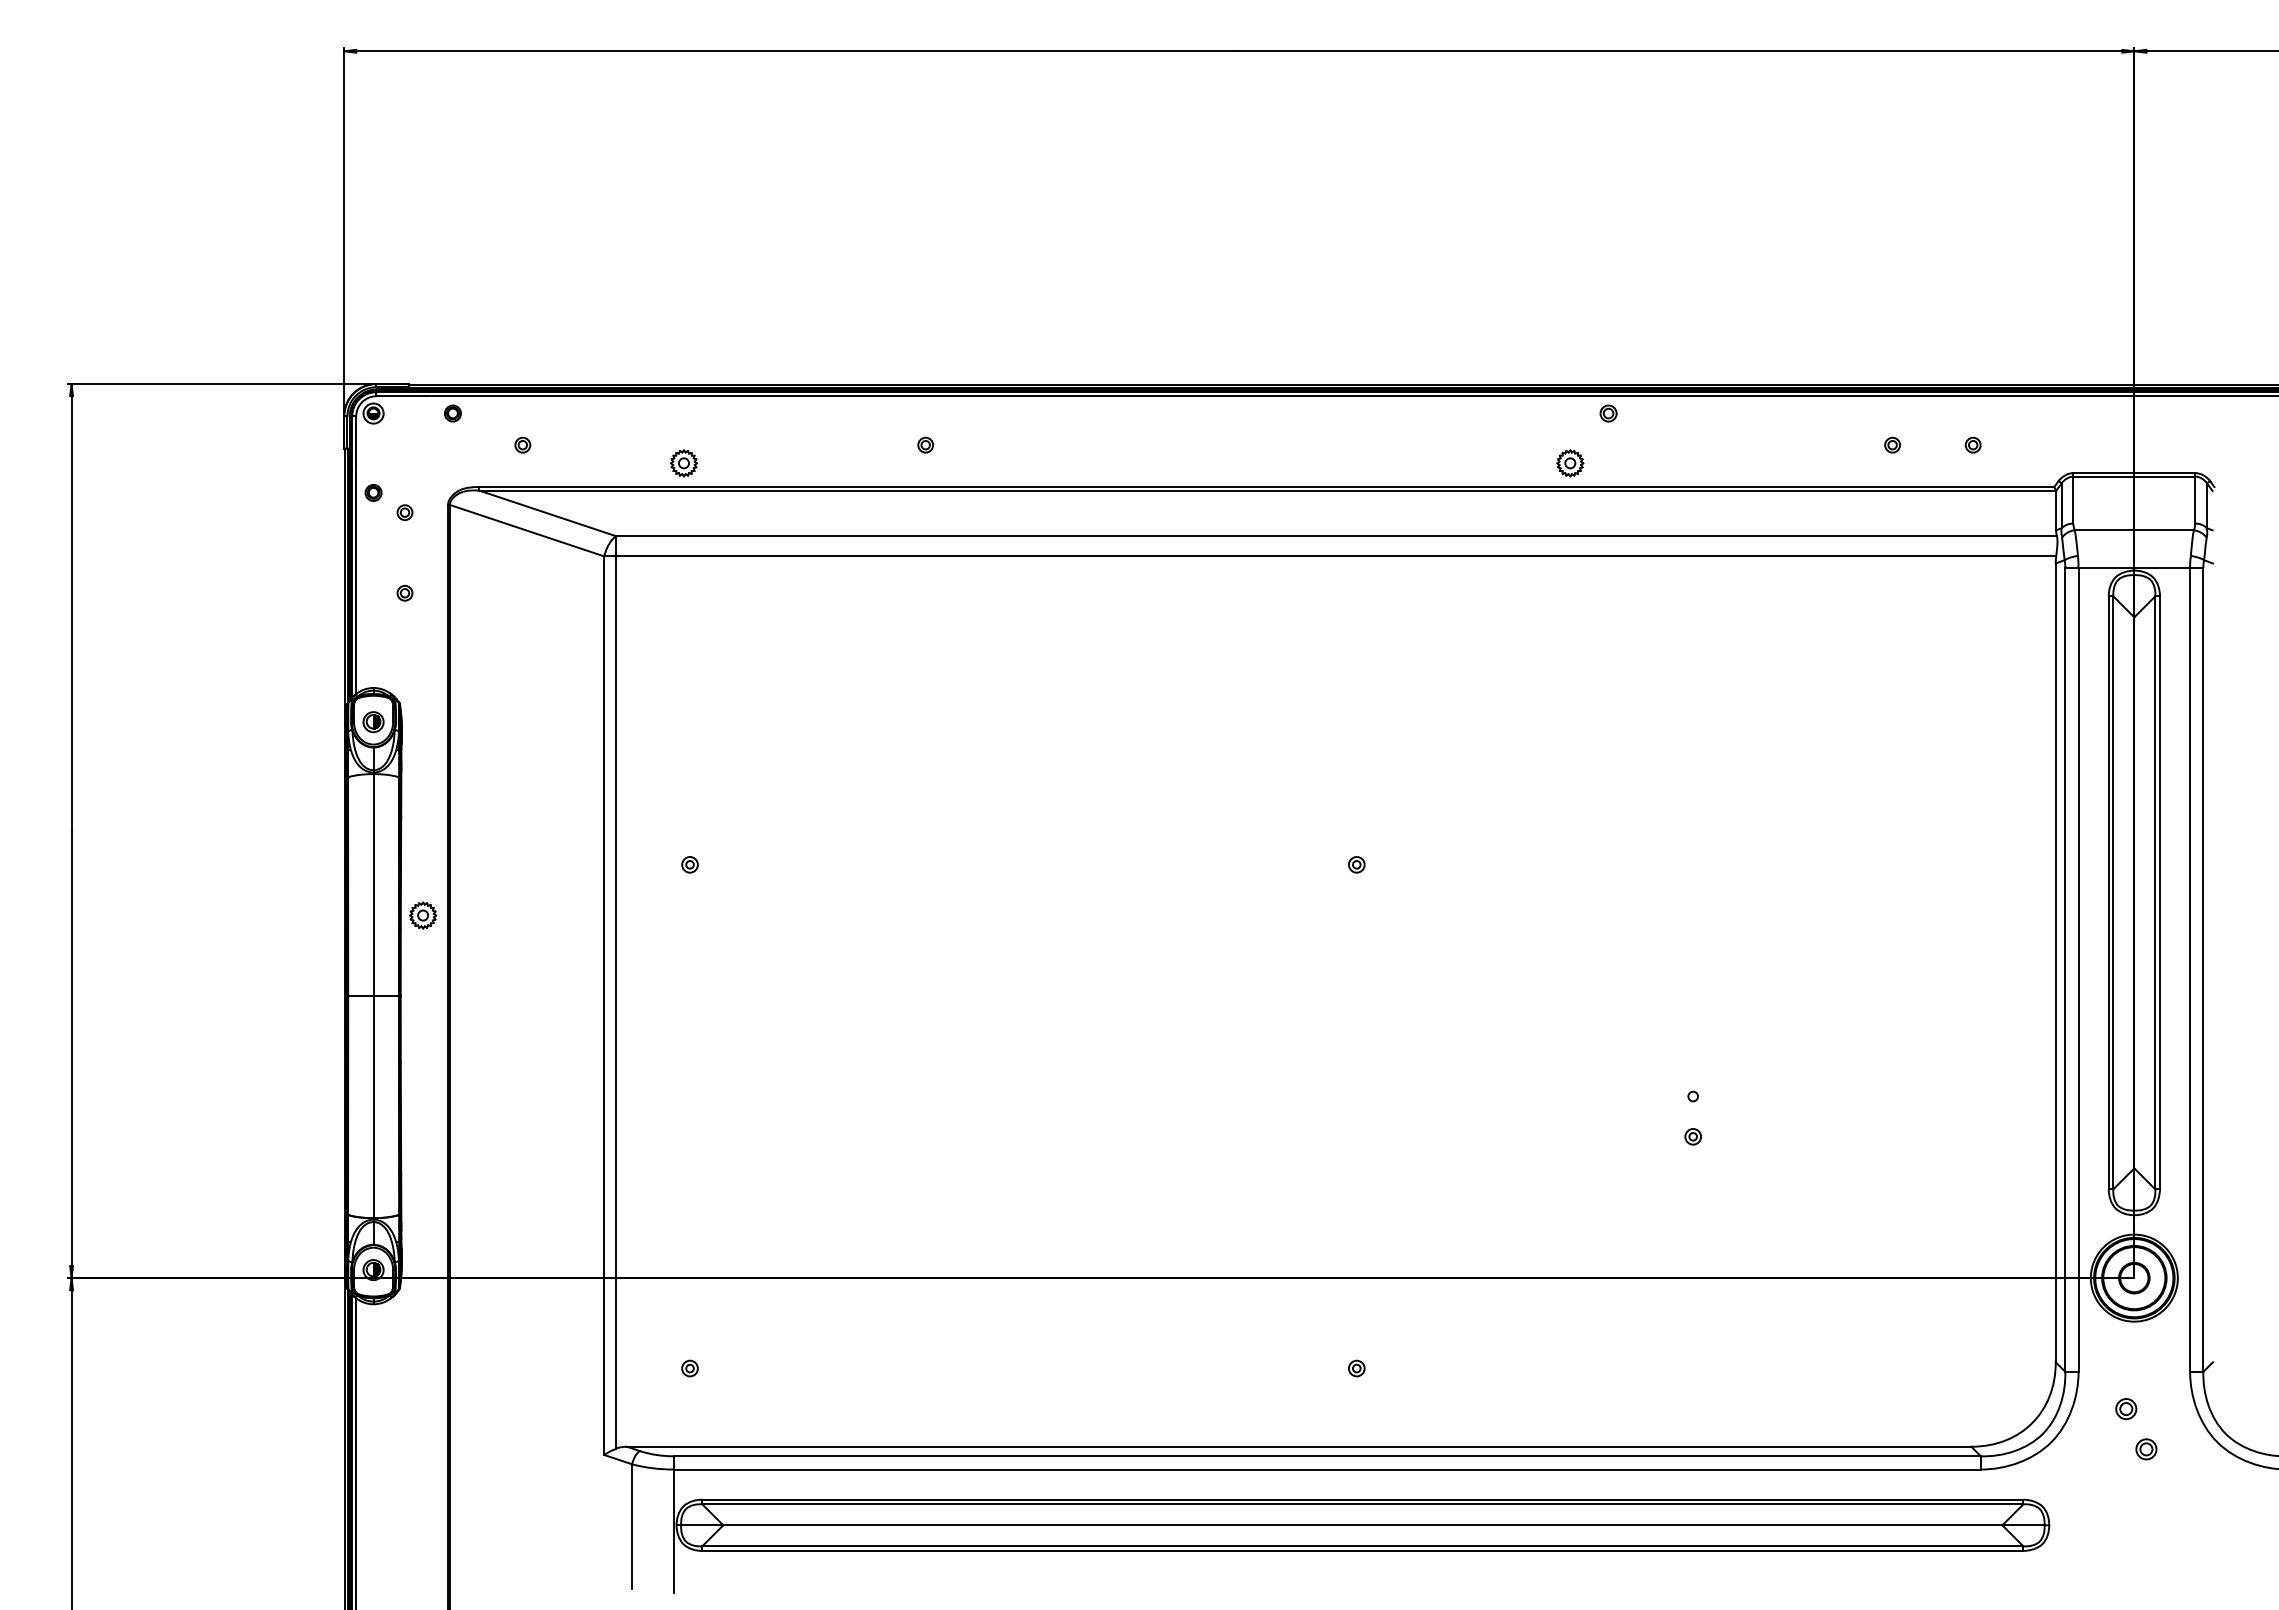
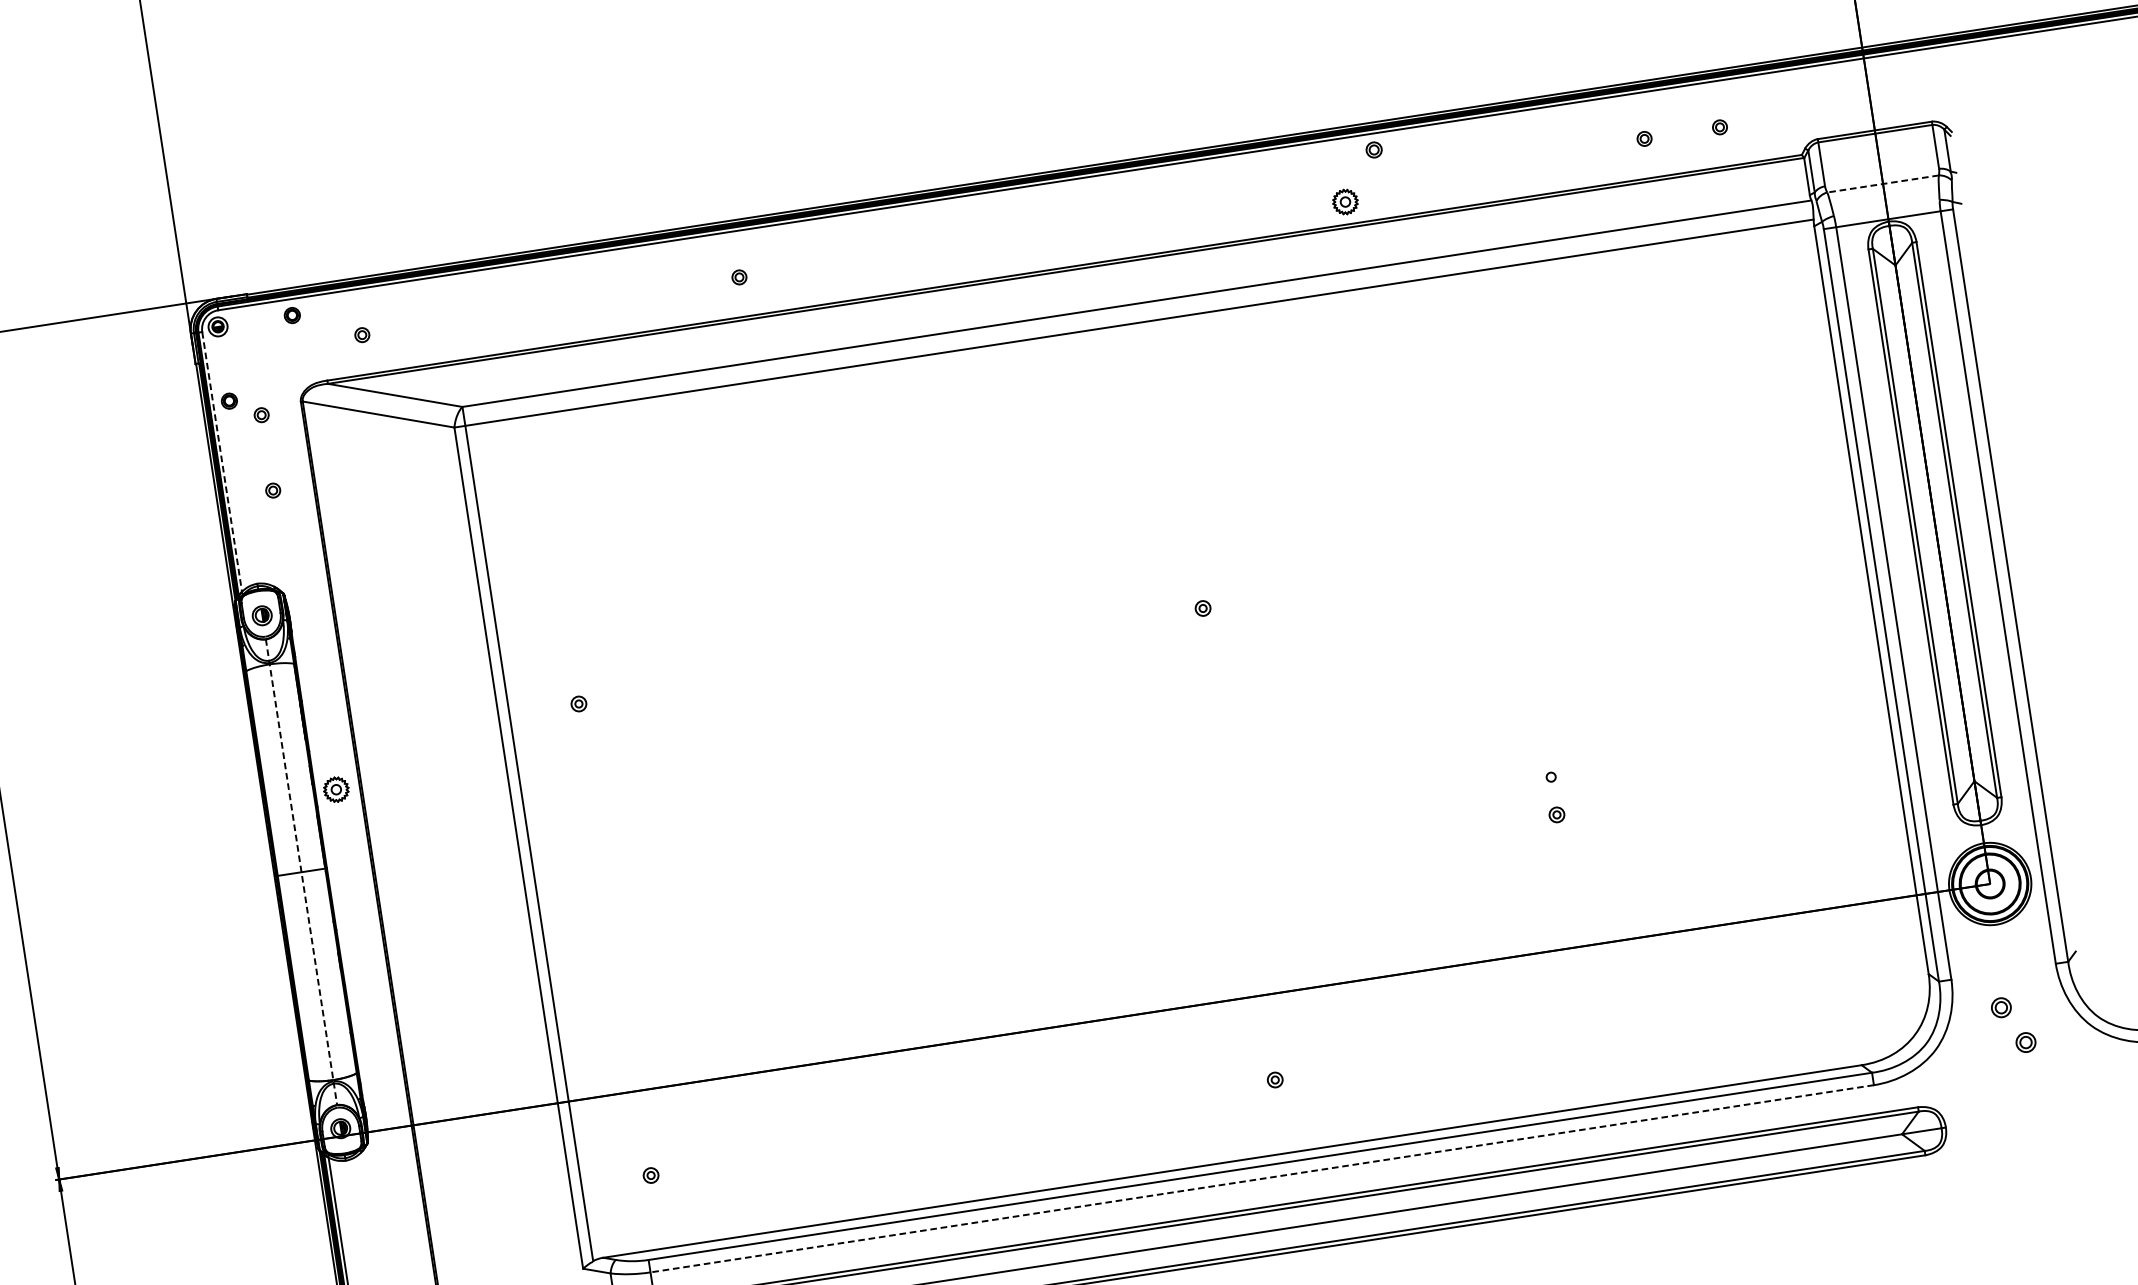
part: (683, 463) -> (515, 329), removed
line: (2134, 530) -> (1883, 184), solid -> dashed
line: (356, 555) -> (222, 462), solid -> dashed
line: (373, 996) -> (301, 872), solid -> dashed
line: (1326, 1469) -> (1261, 1178), solid -> dashed

